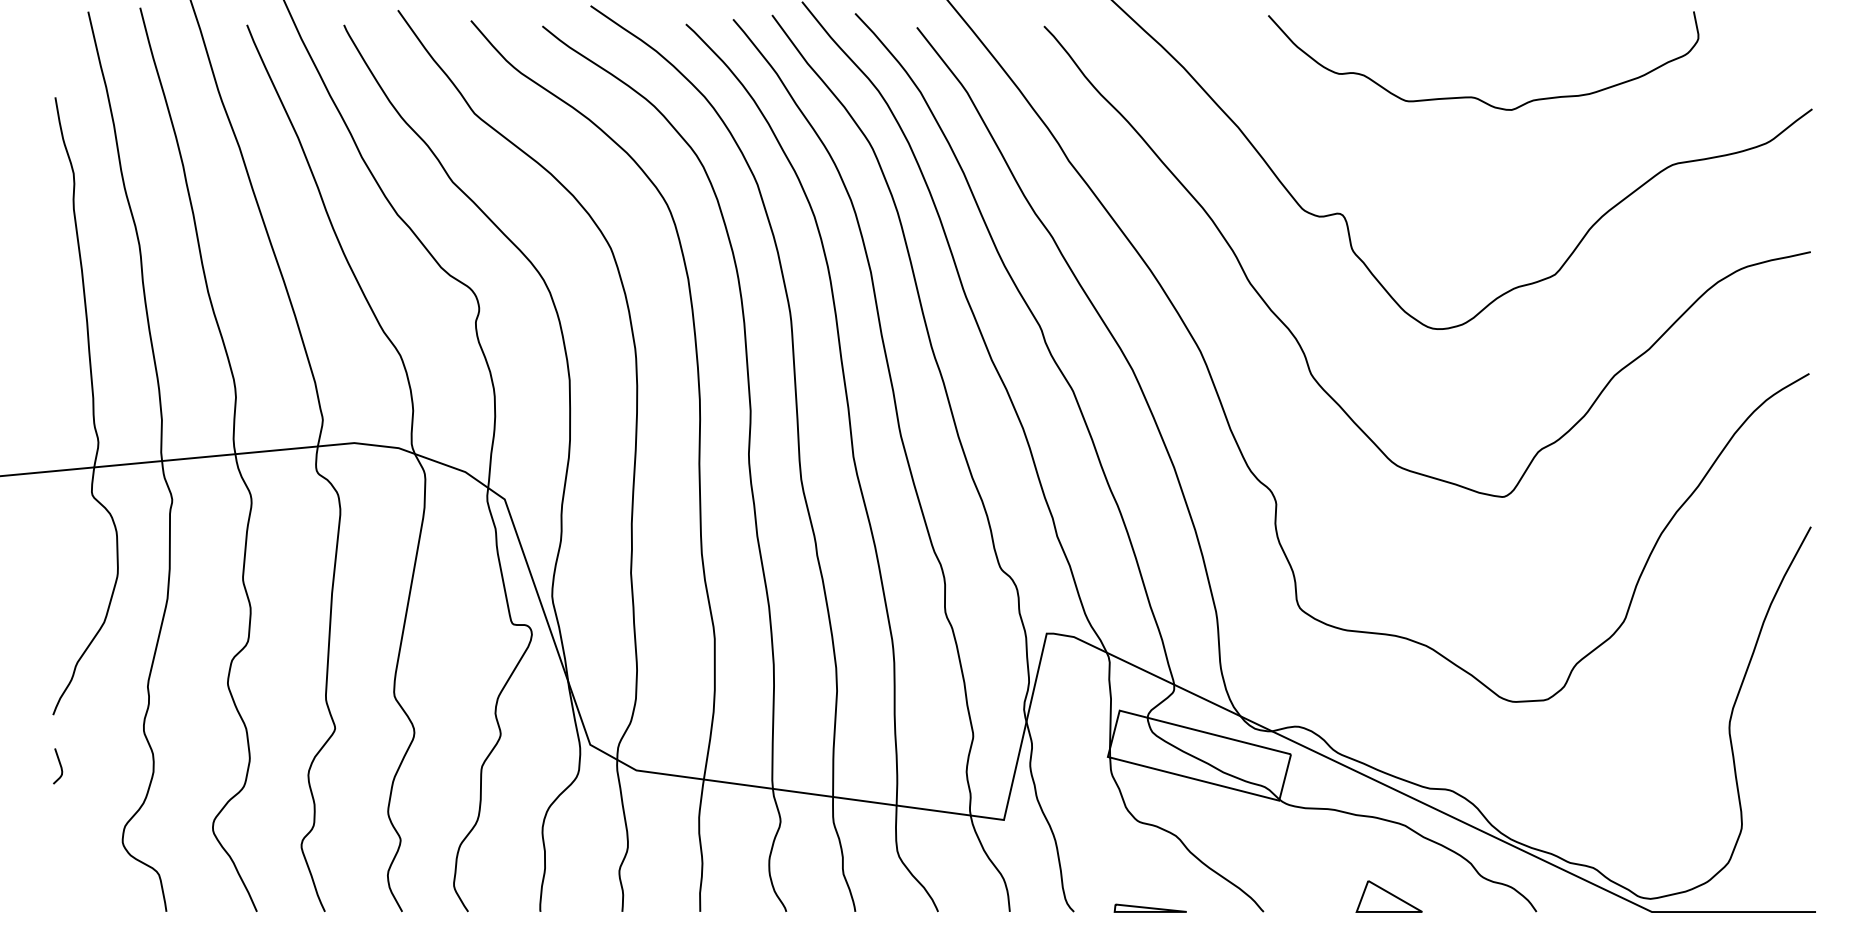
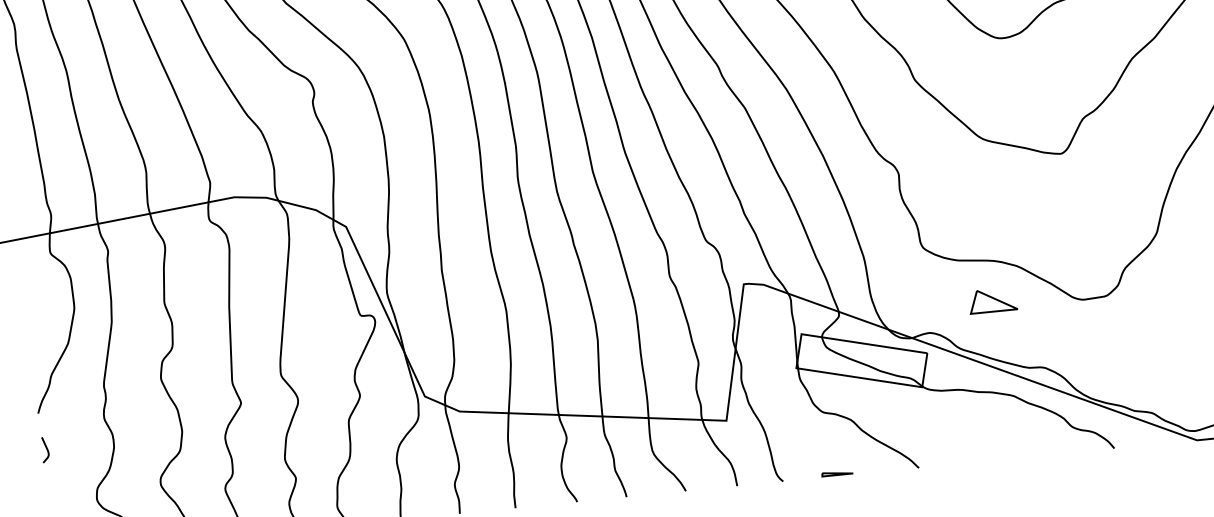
part: (1388, 896) -> (992, 300), moved
part: (1149, 907) -> (836, 473), size x0.6

